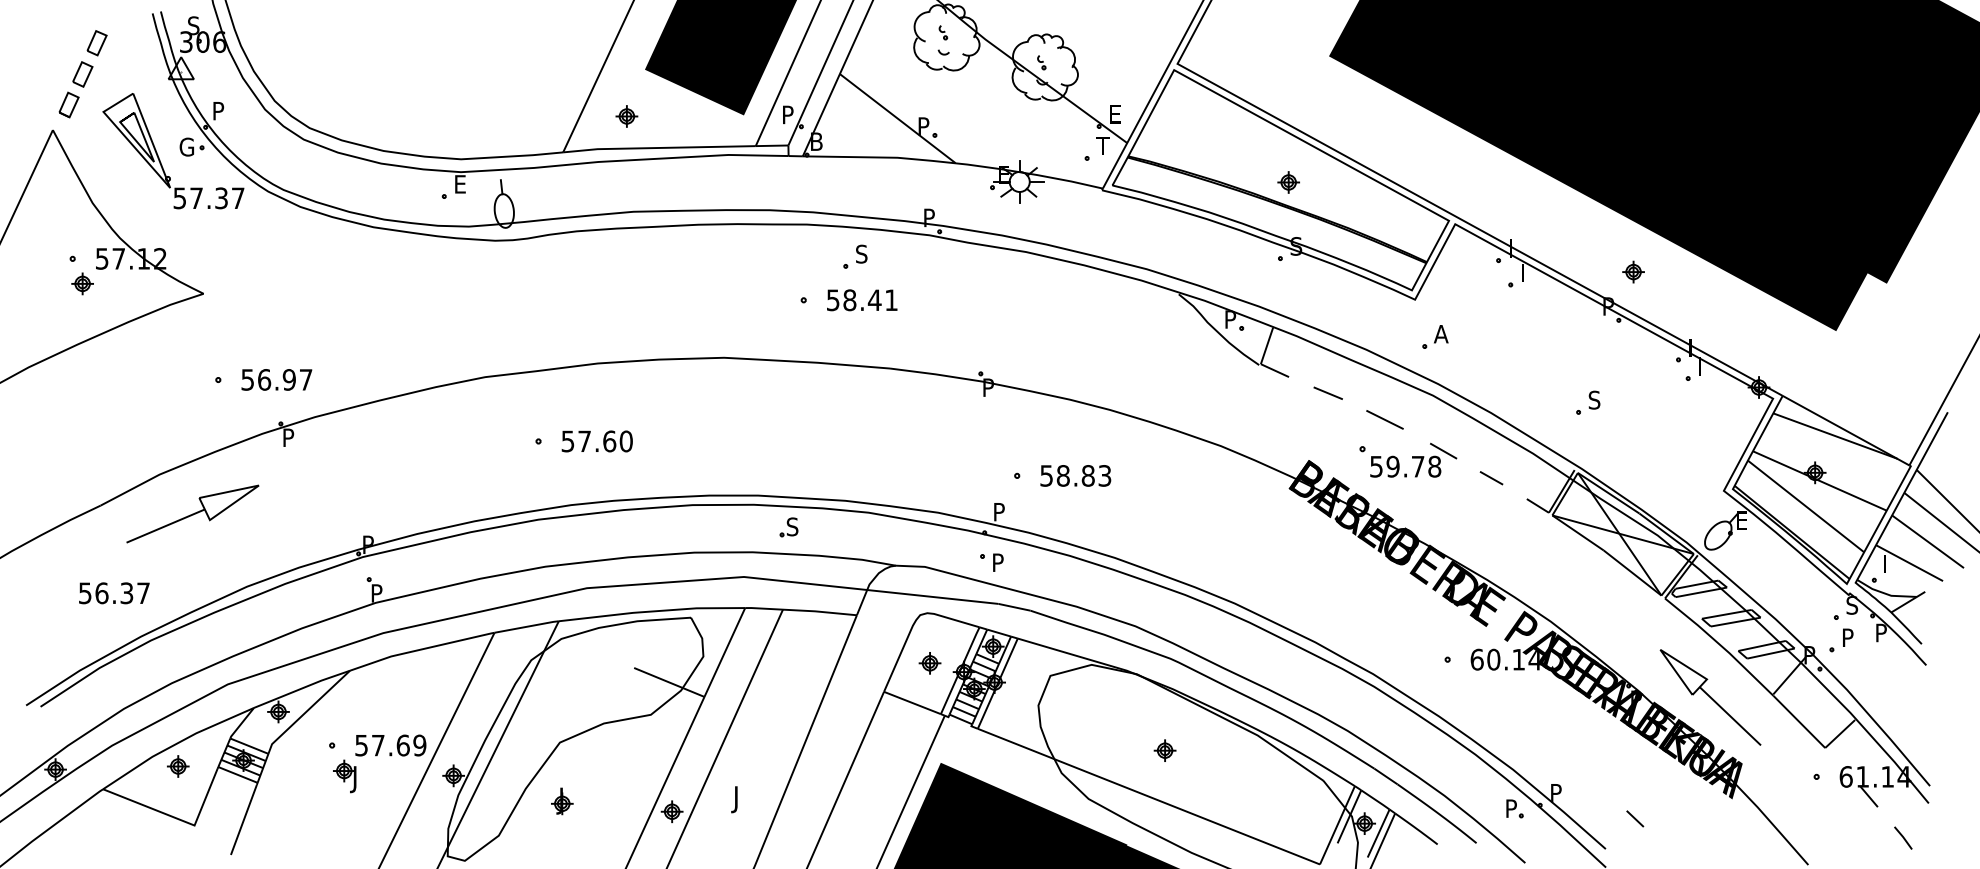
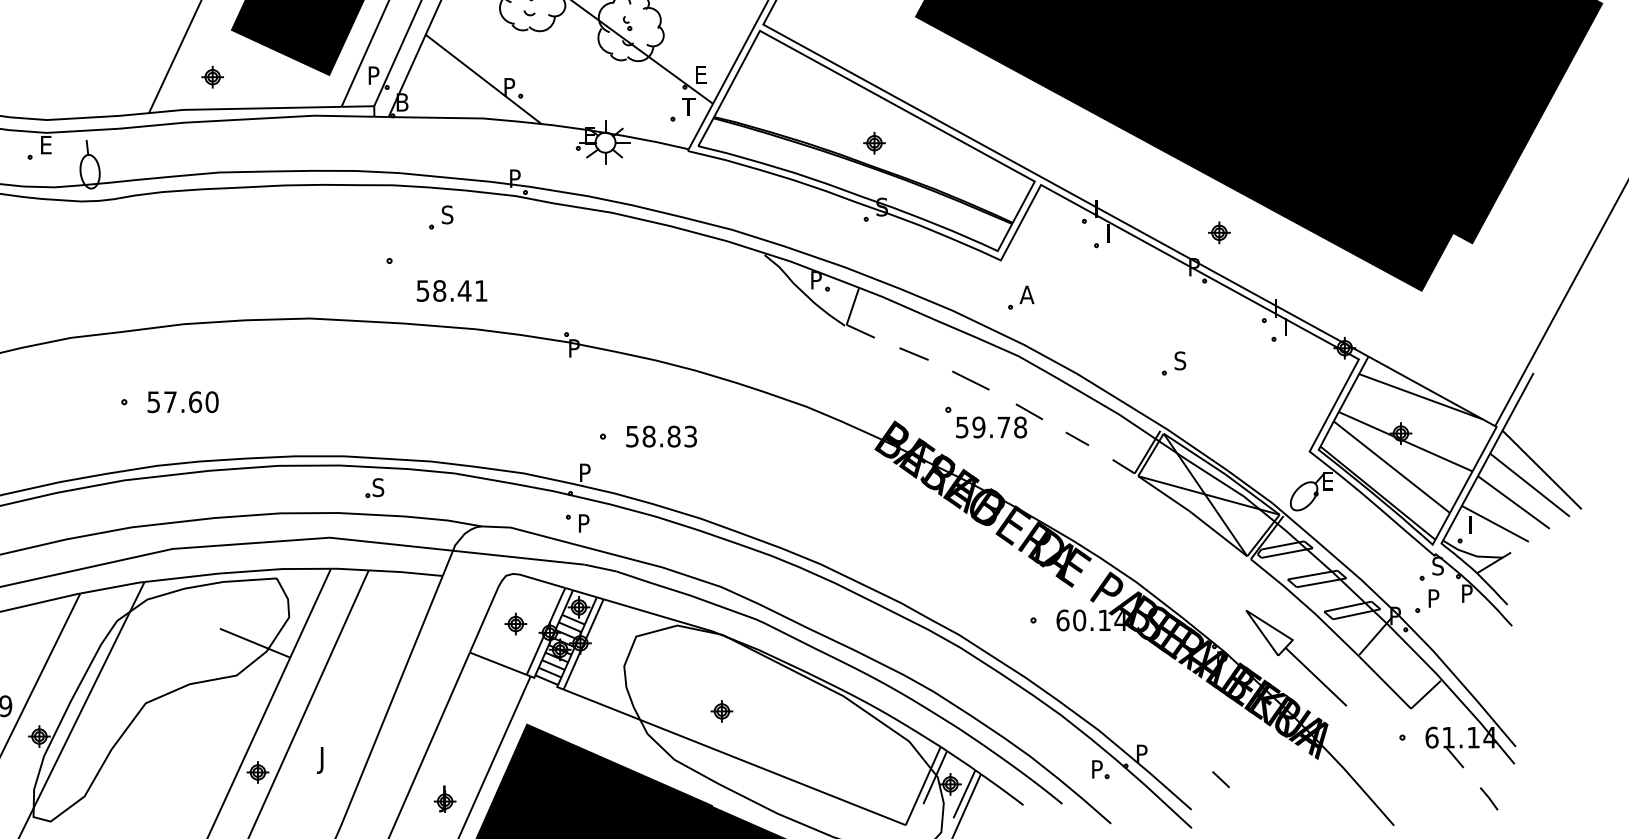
text: (862, 300) -> (452, 291), moved
part: (1164, 750) -> (721, 711), moved
part: (562, 801) -> (445, 799), moved

